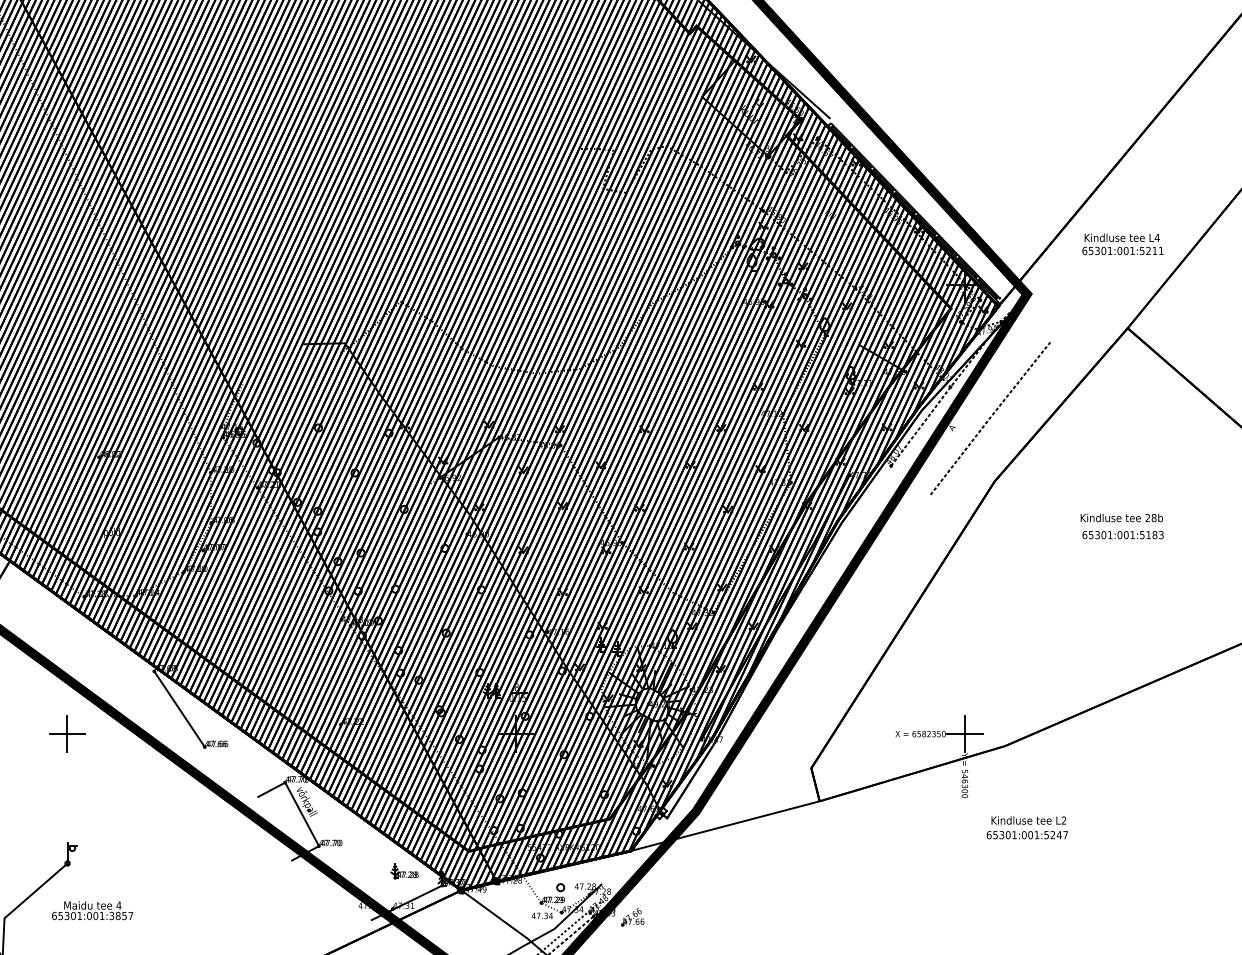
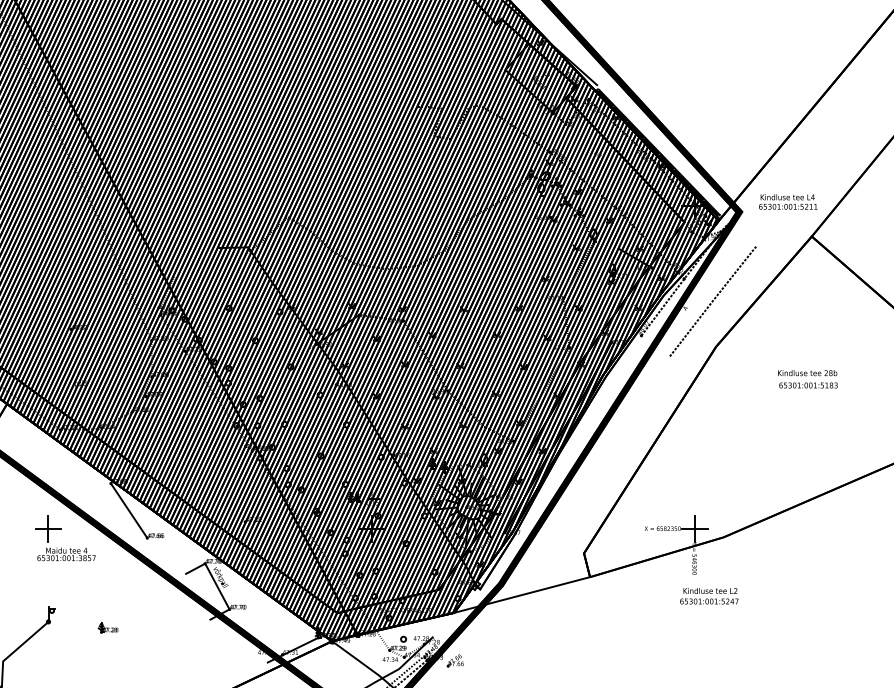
text: (1122, 244) -> (787, 202), moved
text: (1026, 827) -> (708, 596), moved
part: (404, 871) -> (108, 627), moved
text: (92, 910) -> (66, 554), moved

